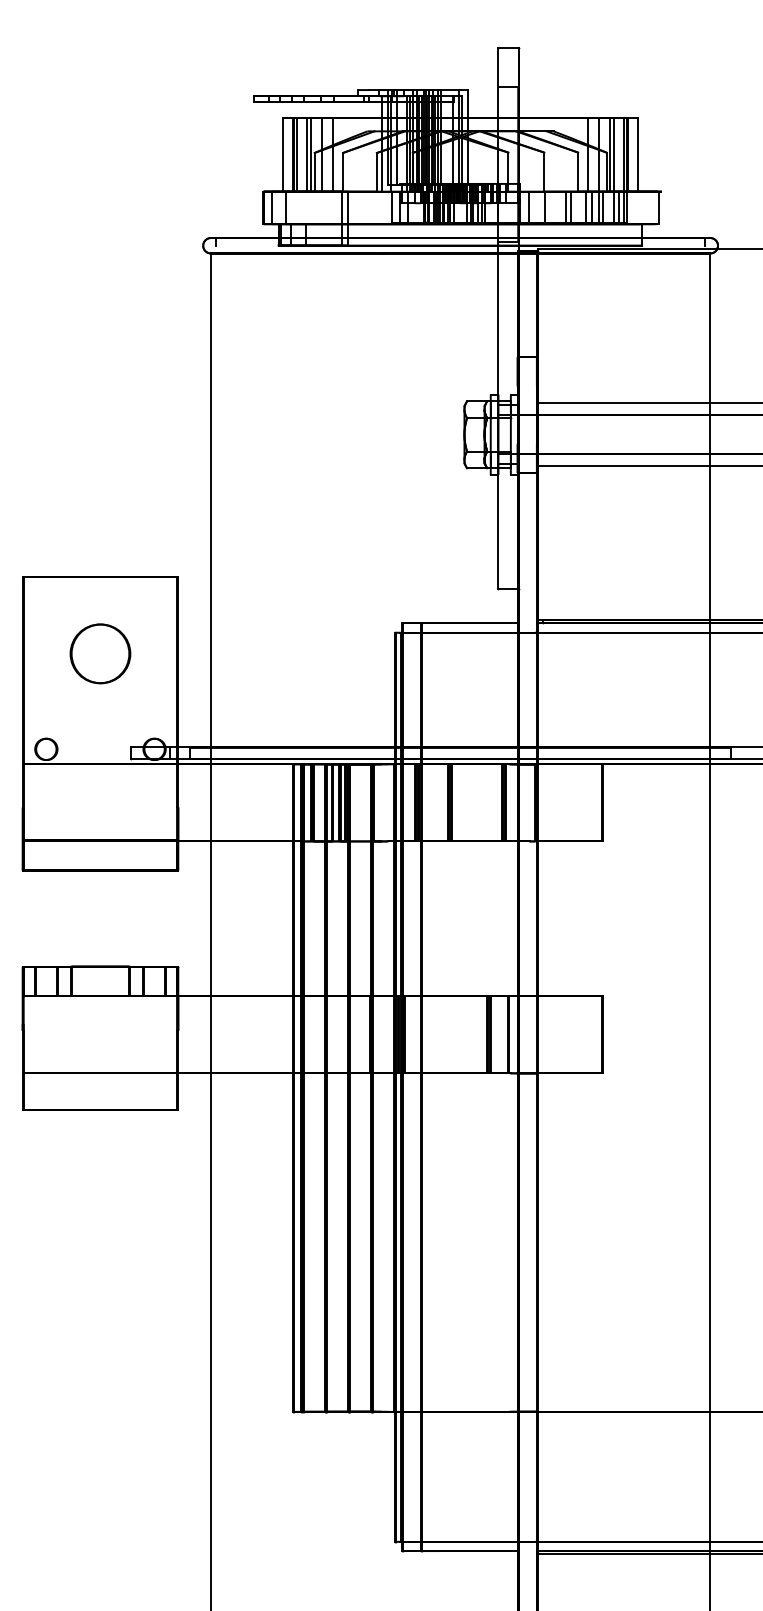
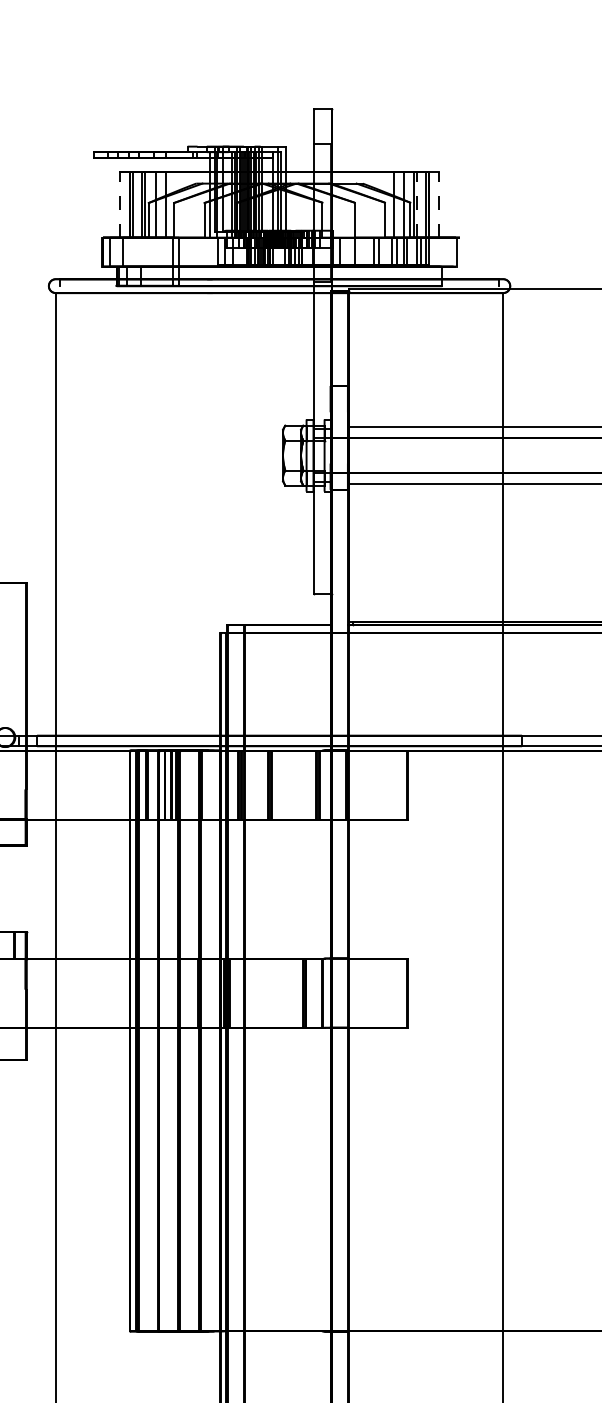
line: (282, 154) -> (119, 204), solid -> dashed
line: (614, 154) -> (417, 204), solid -> dashed
line: (638, 154) -> (438, 204), solid -> dashed

